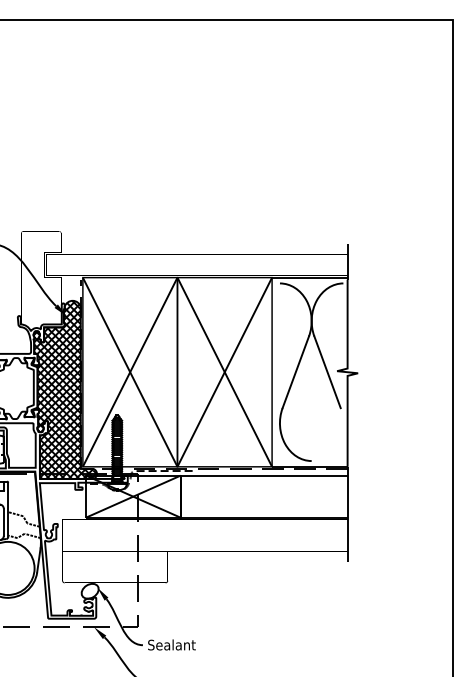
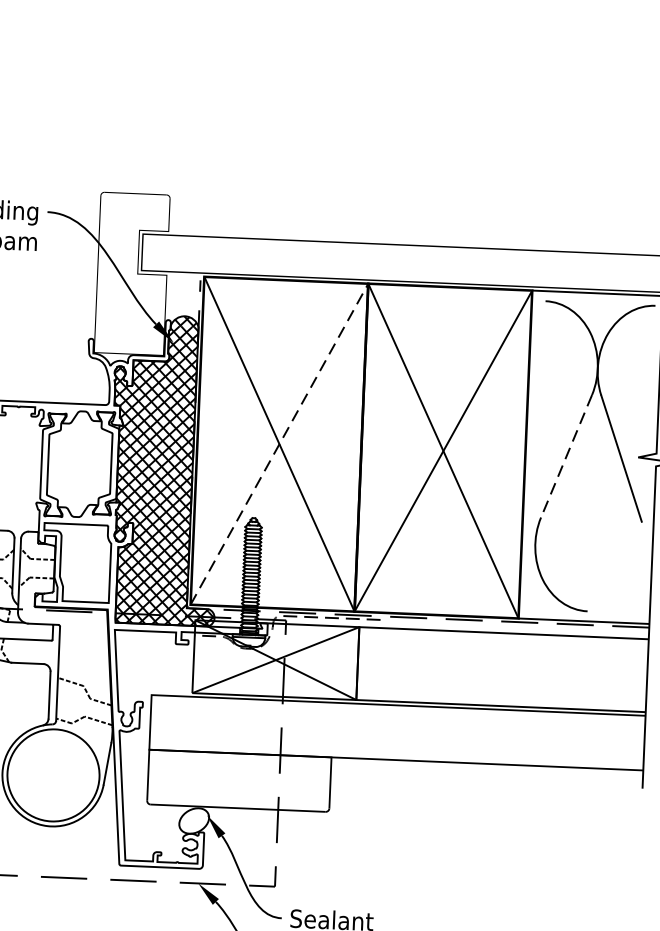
line: (130, 372) -> (279, 444), solid -> dashed
line: (295, 372) -> (565, 456), solid -> dashed

